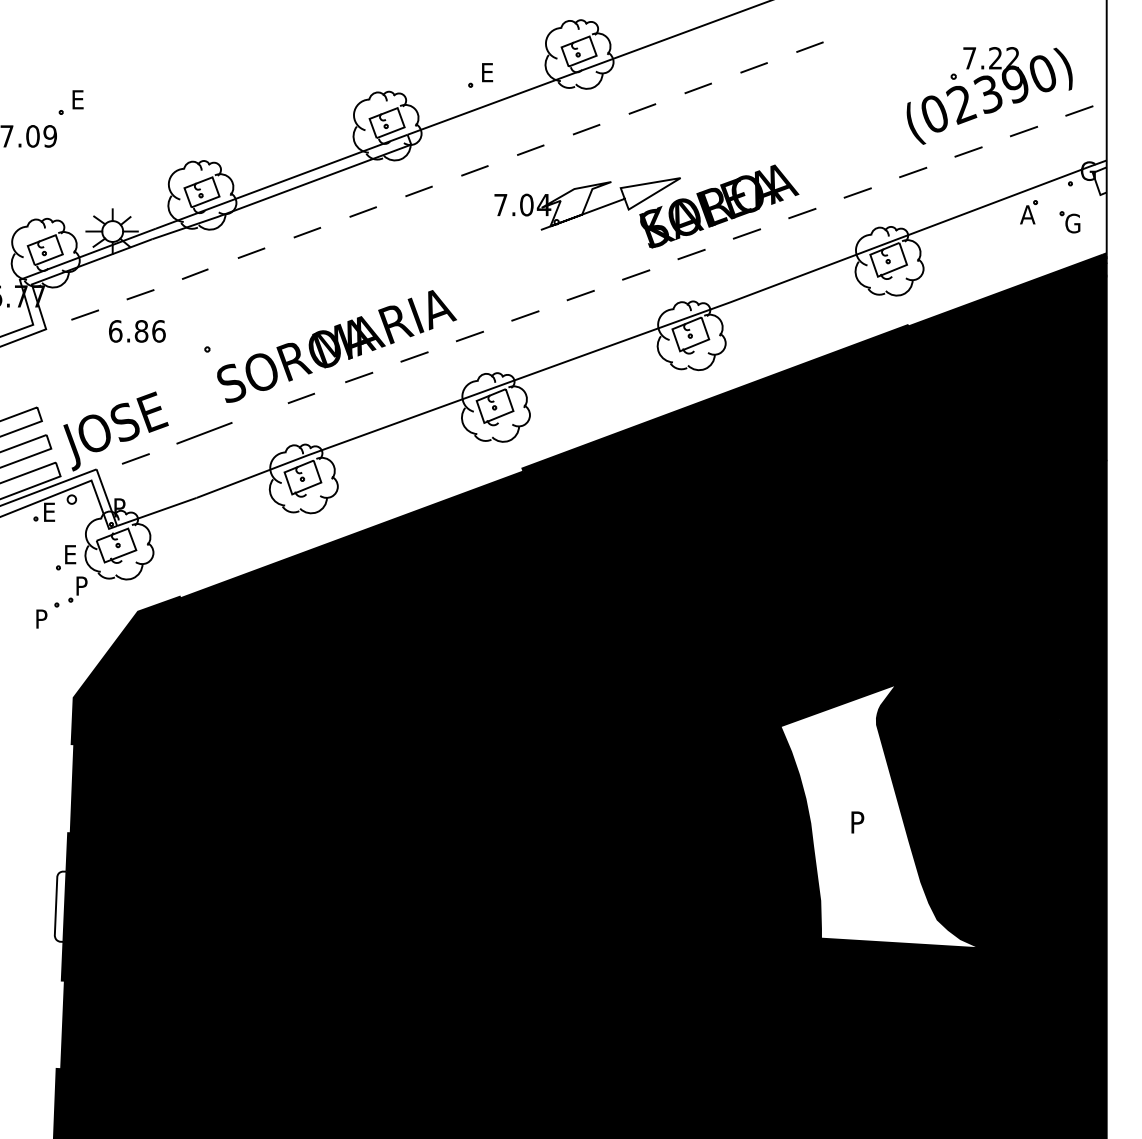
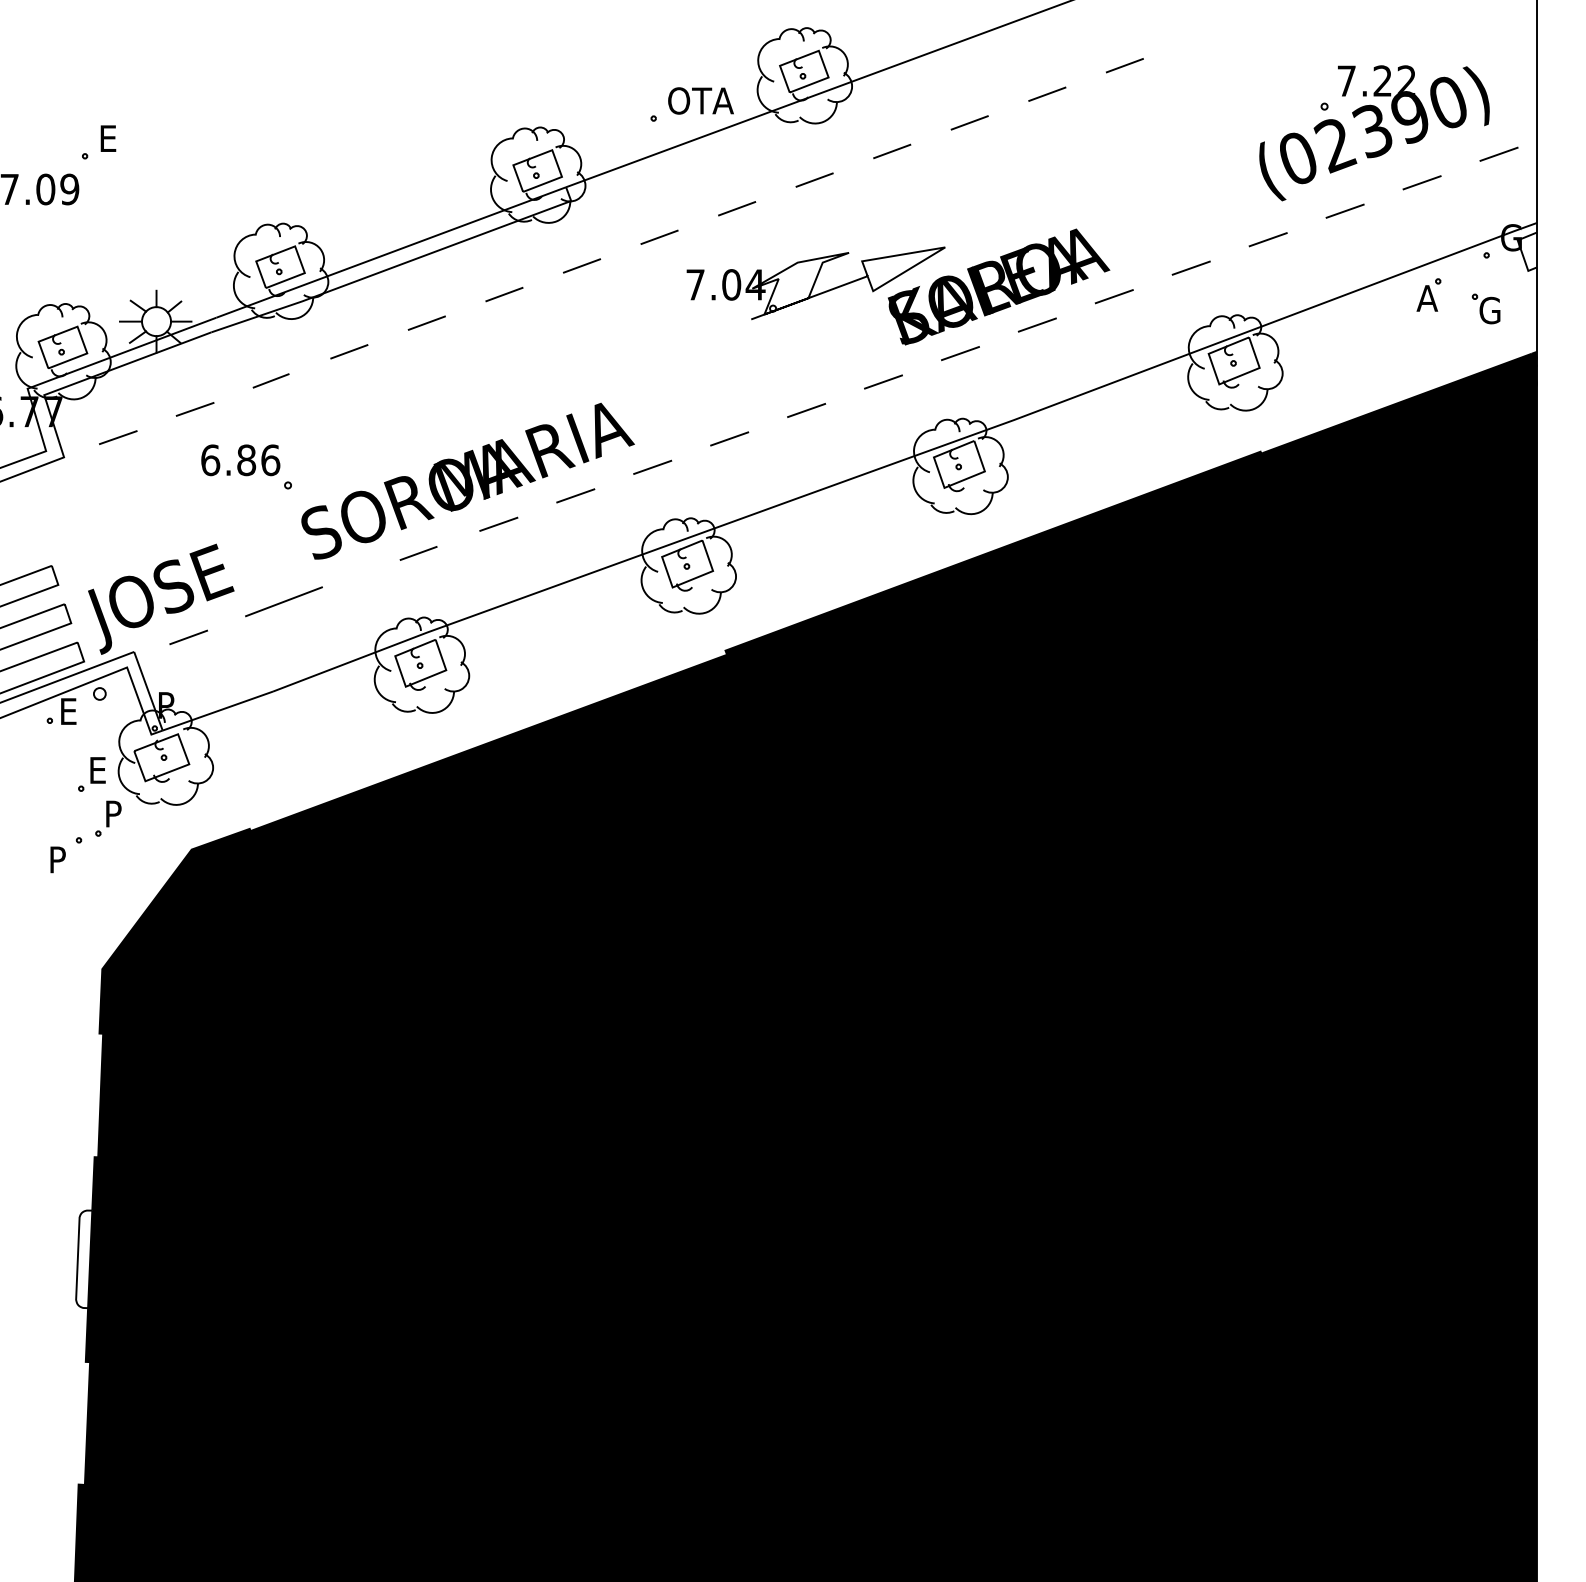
text: (504, 72) -> (700, 100), E -> OTA
text: (137, 331) -> (240, 460), moved
fill: (880, 816) -> (1222, 1134), added

